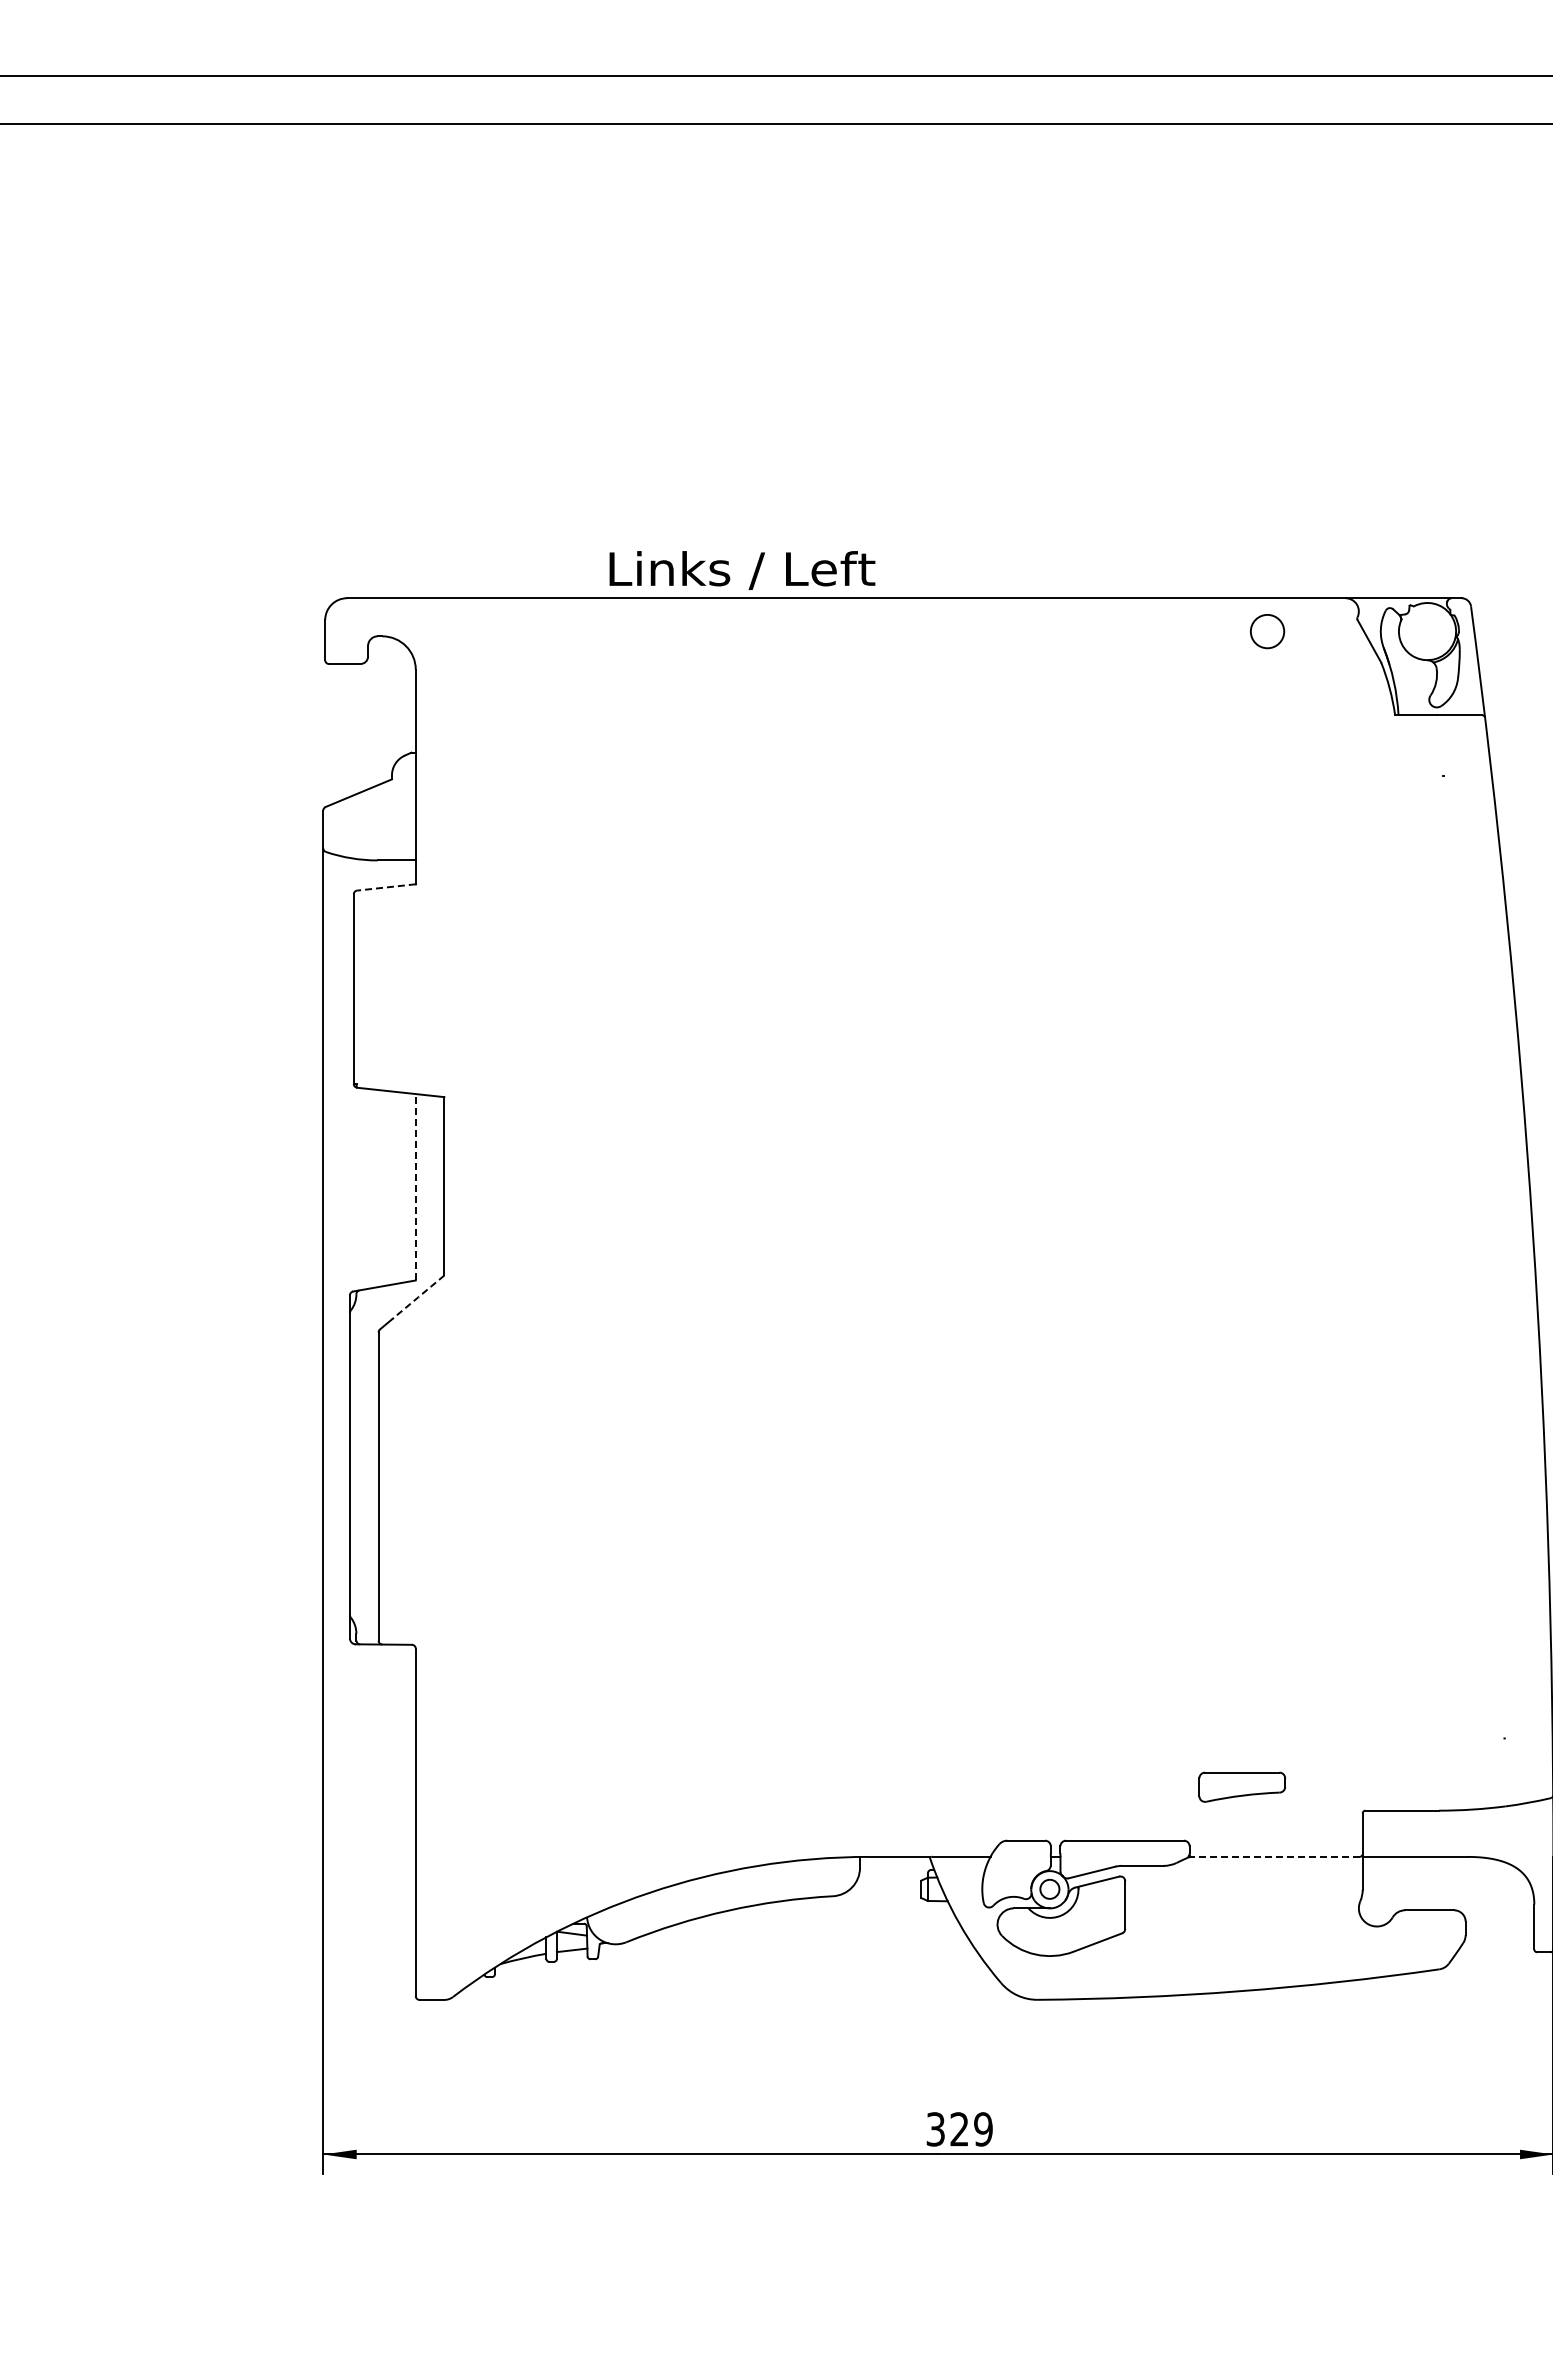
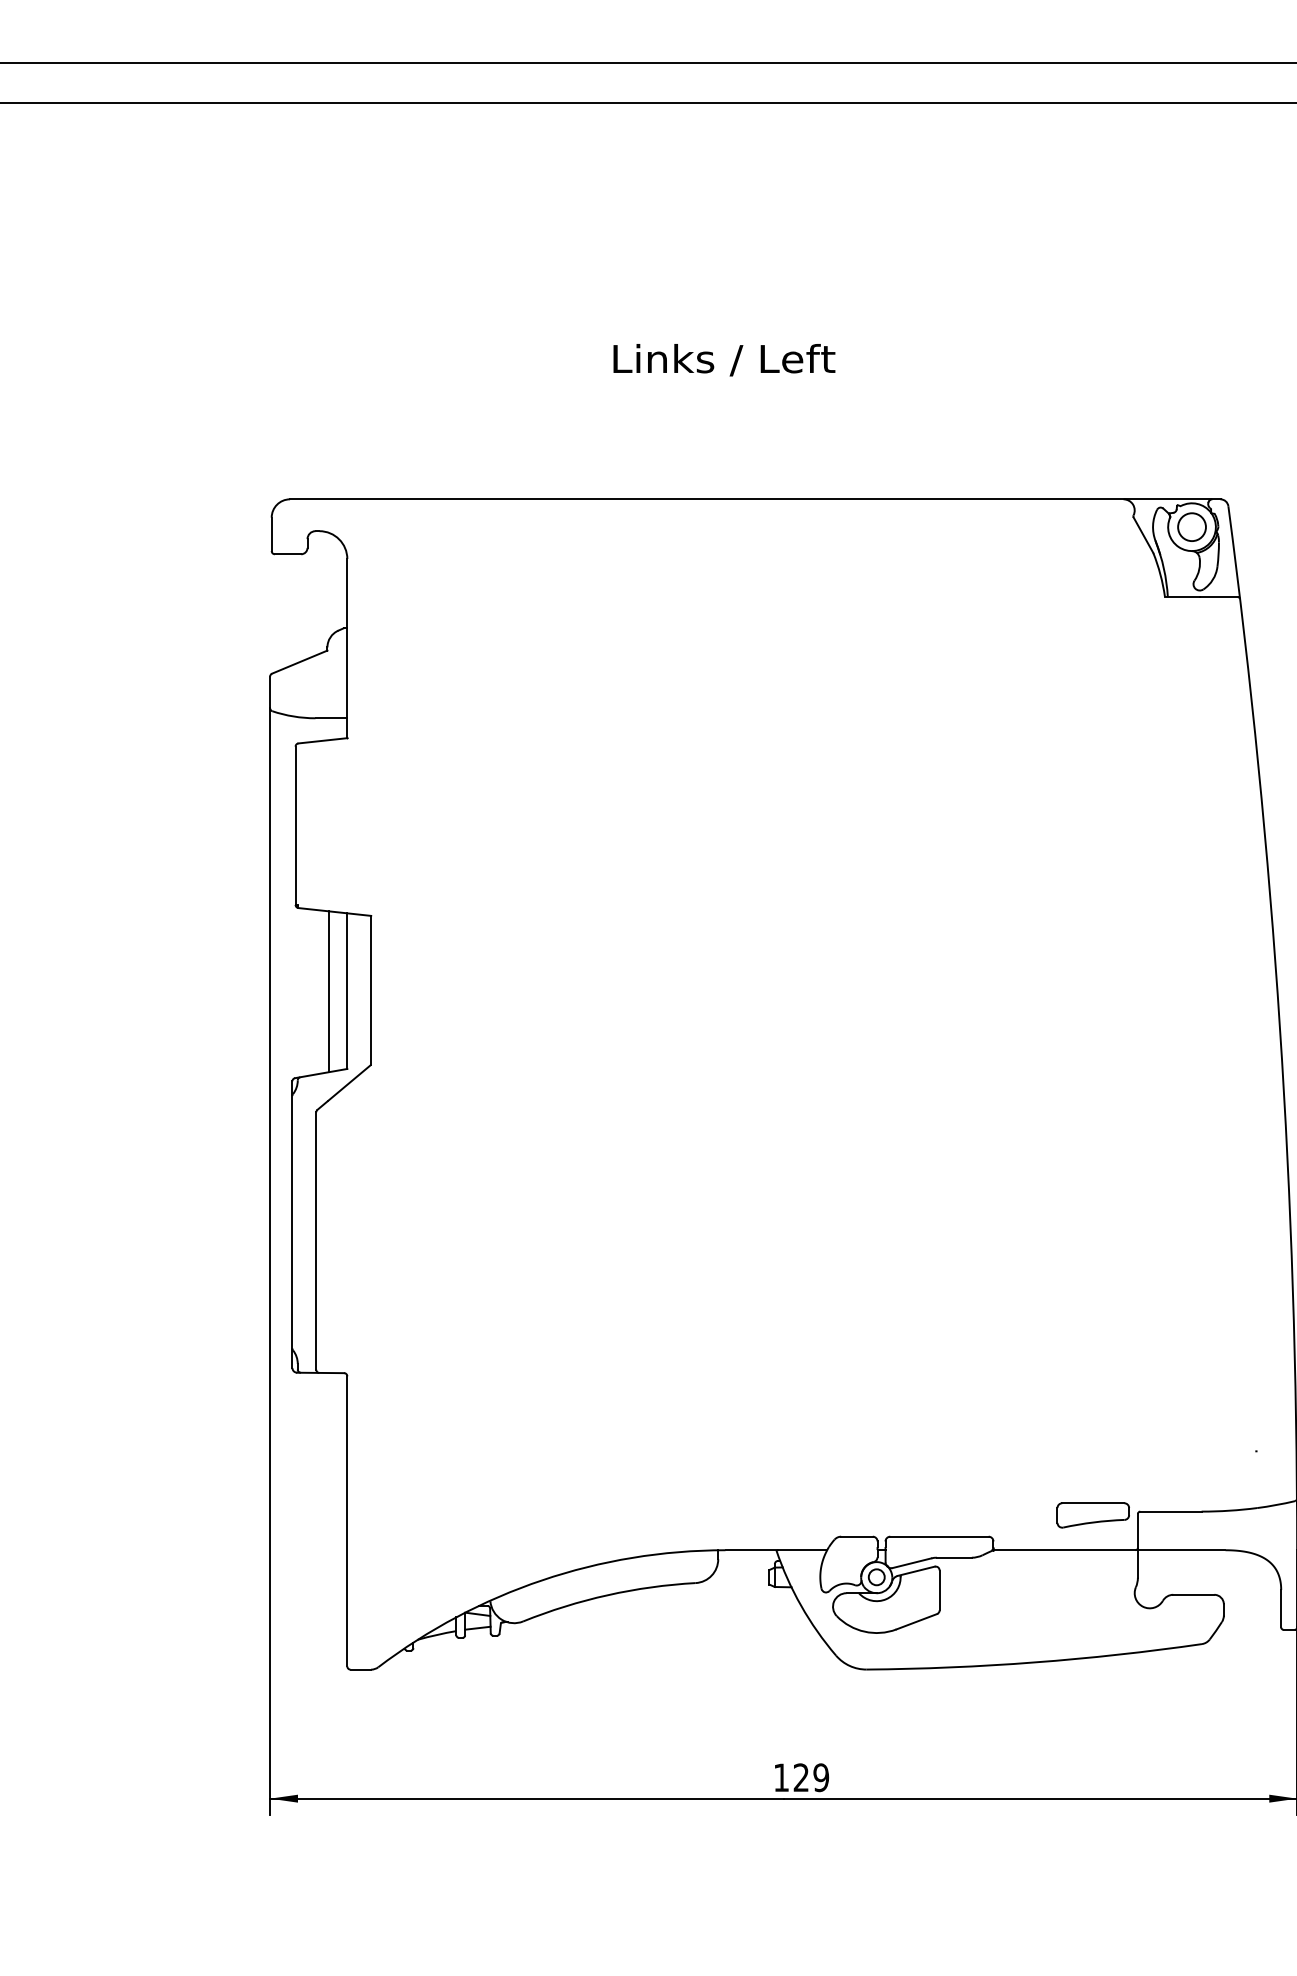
text: (742, 570) -> (724, 360), moved
circle: (1267, 631) -> (1192, 527), moved
line: (386, 887) -> (322, 740), dashed -> solid
line: (415, 1186) -> (347, 990), dashed -> solid
line: (393, 1187) -> (328, 991), added
line: (418, 1297) -> (349, 1083), dashed -> solid
part: (1242, 1786) -> (1093, 1514), moved
line: (1274, 1856) -> (1064, 1549), dashed -> solid
text: (935, 2129) -> (781, 1777), 329 -> 129

